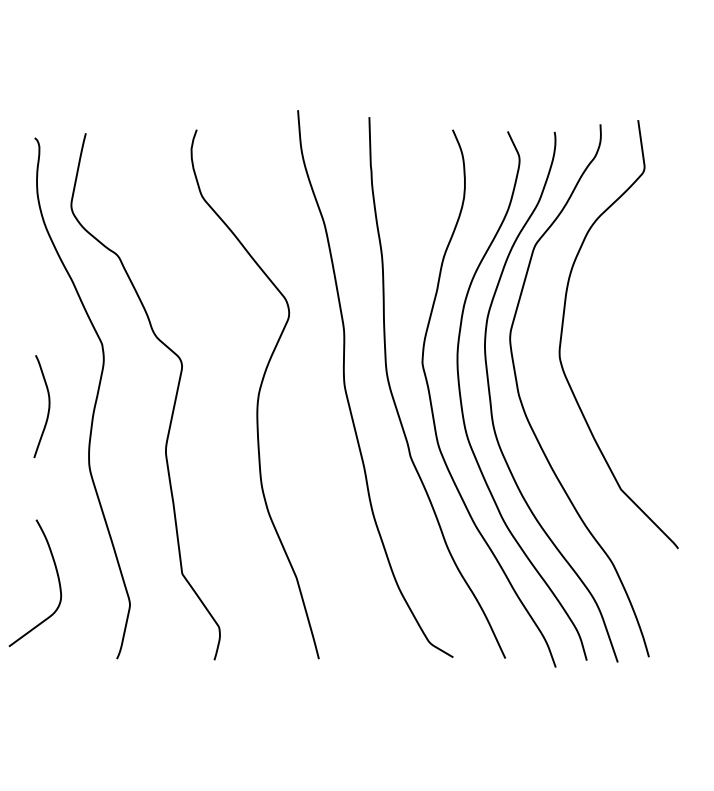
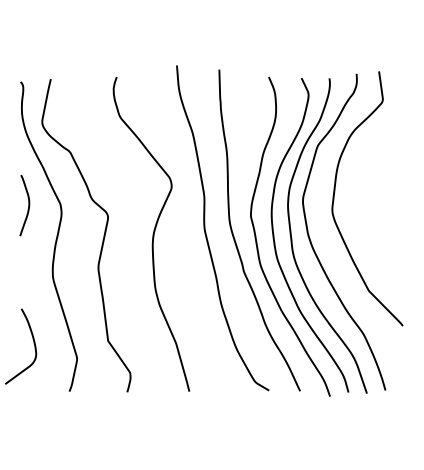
curve: (48, 406) -> (28, 205), moved

